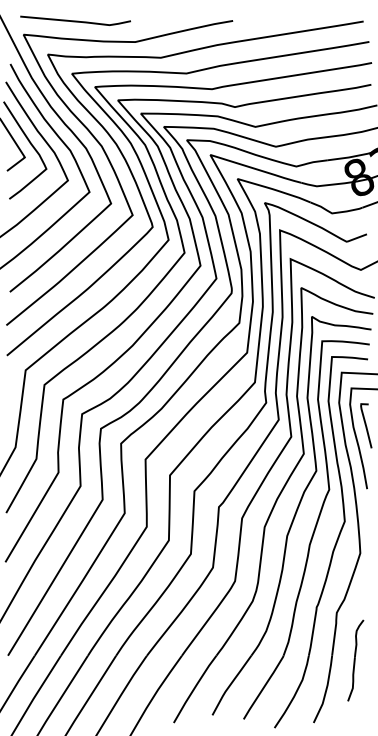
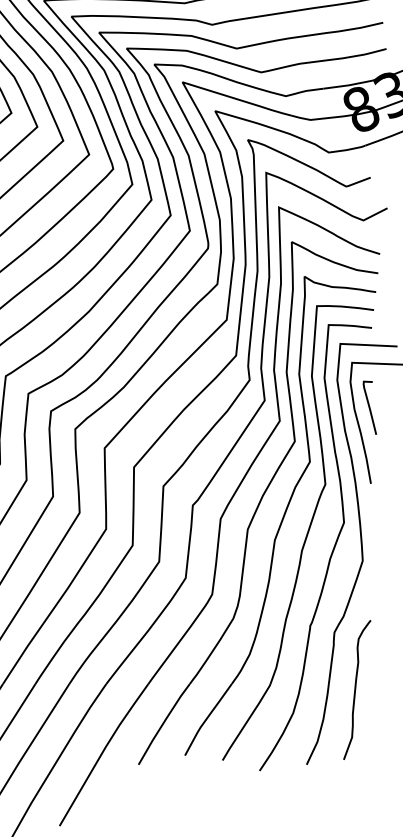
part: (355, 660) -> (356, 689), size x1.43

